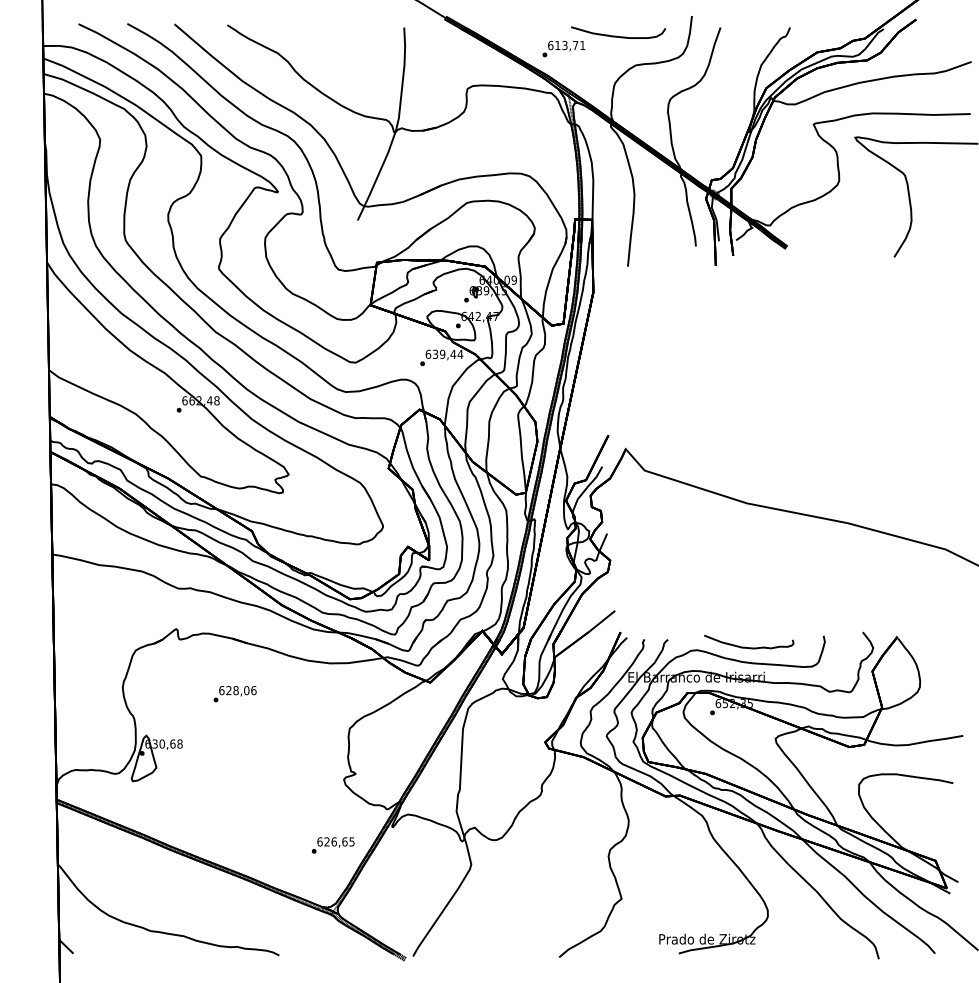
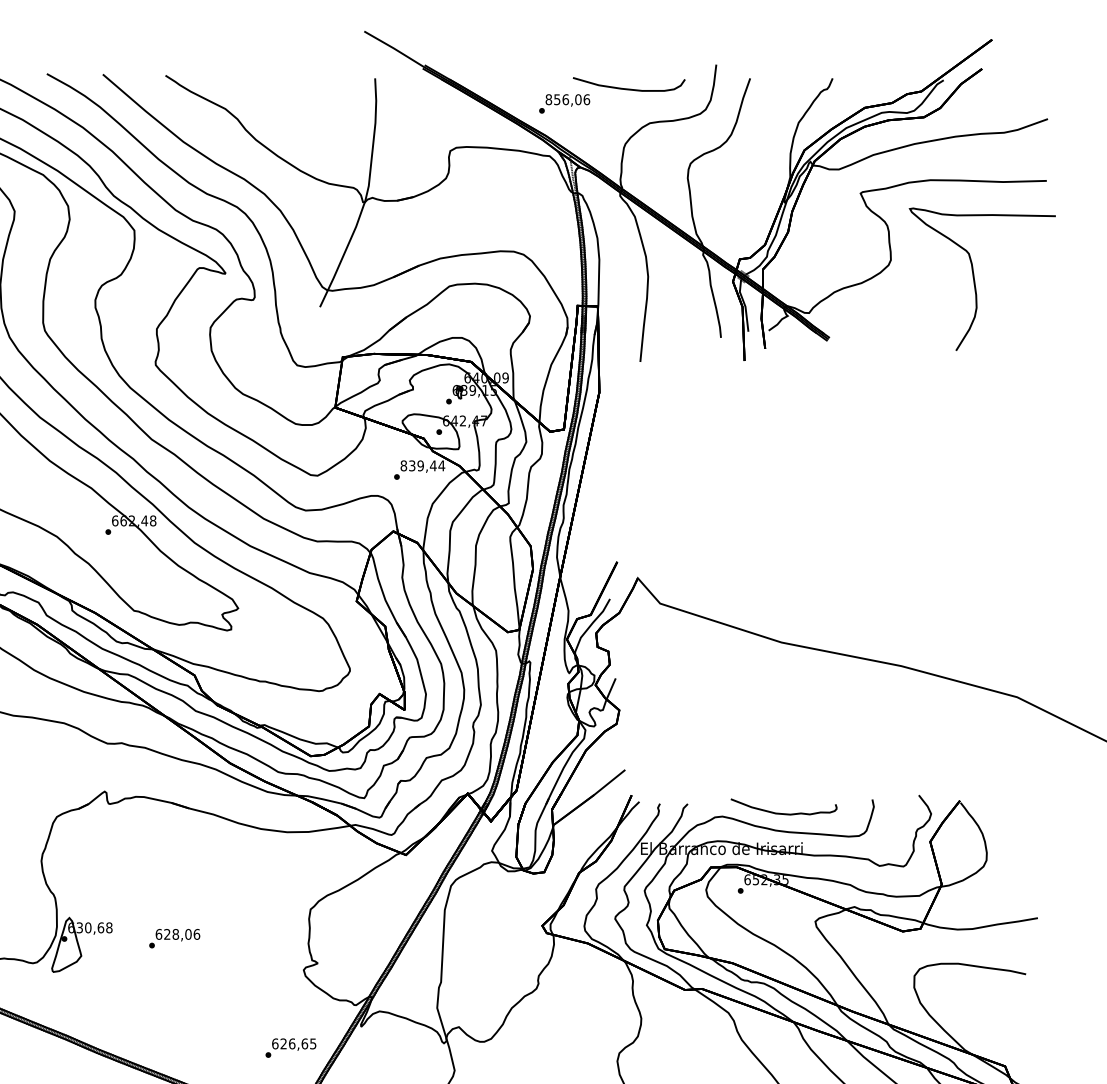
text: (566, 45) -> (567, 99), 613,71 -> 856,06
text: (428, 353) -> (403, 464), 639,44 -> 839,44
text: (234, 694) -> (173, 939), moved

